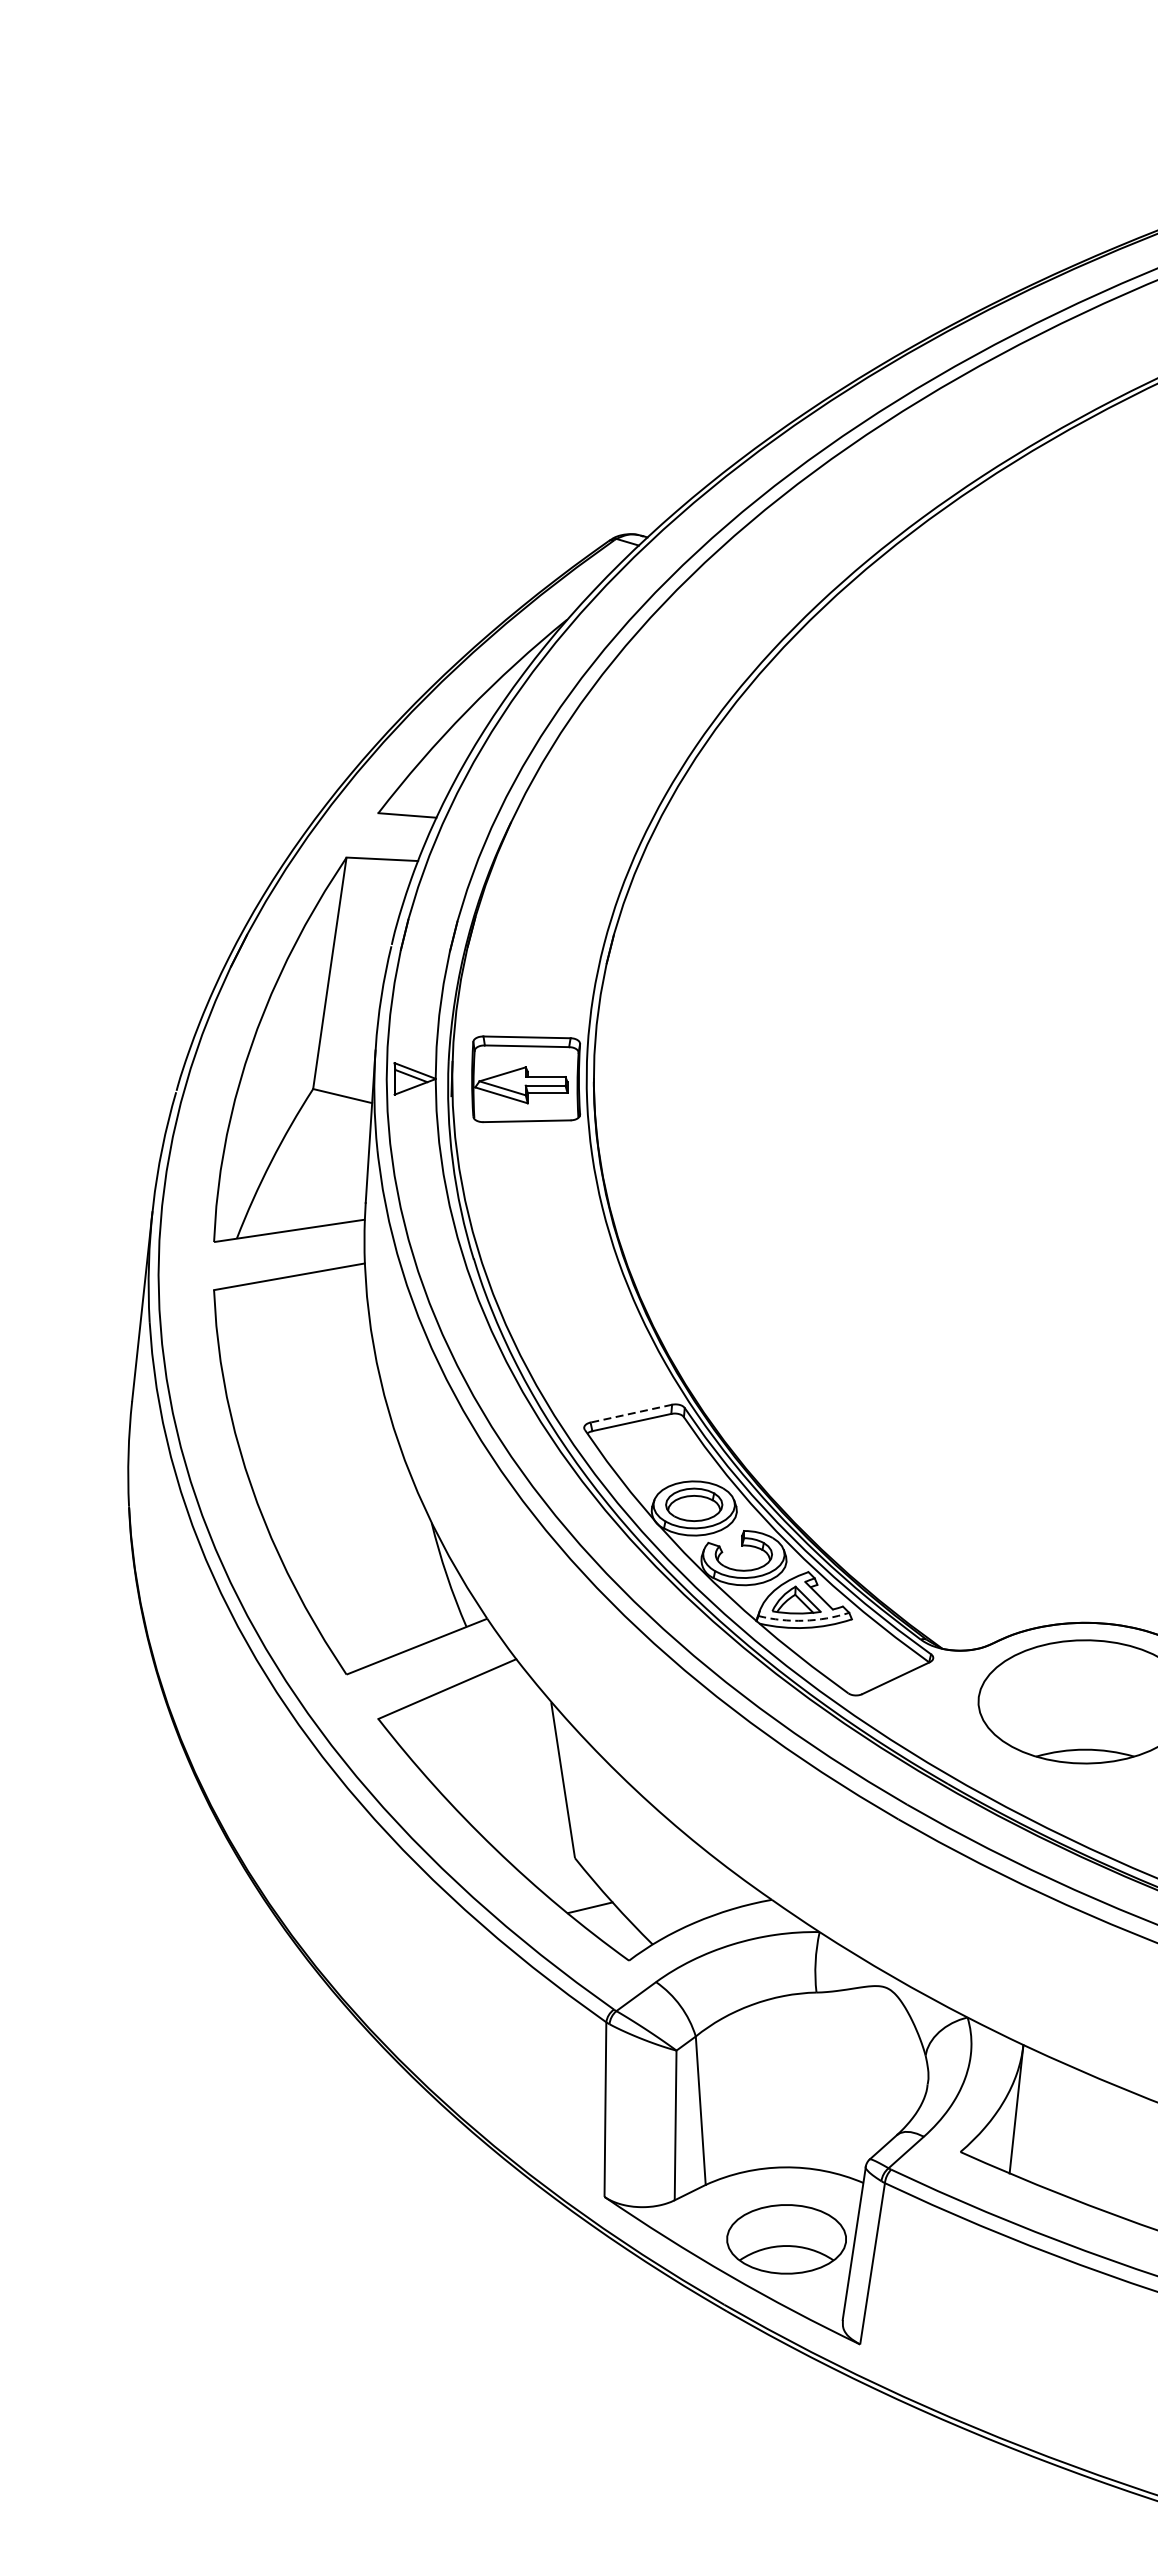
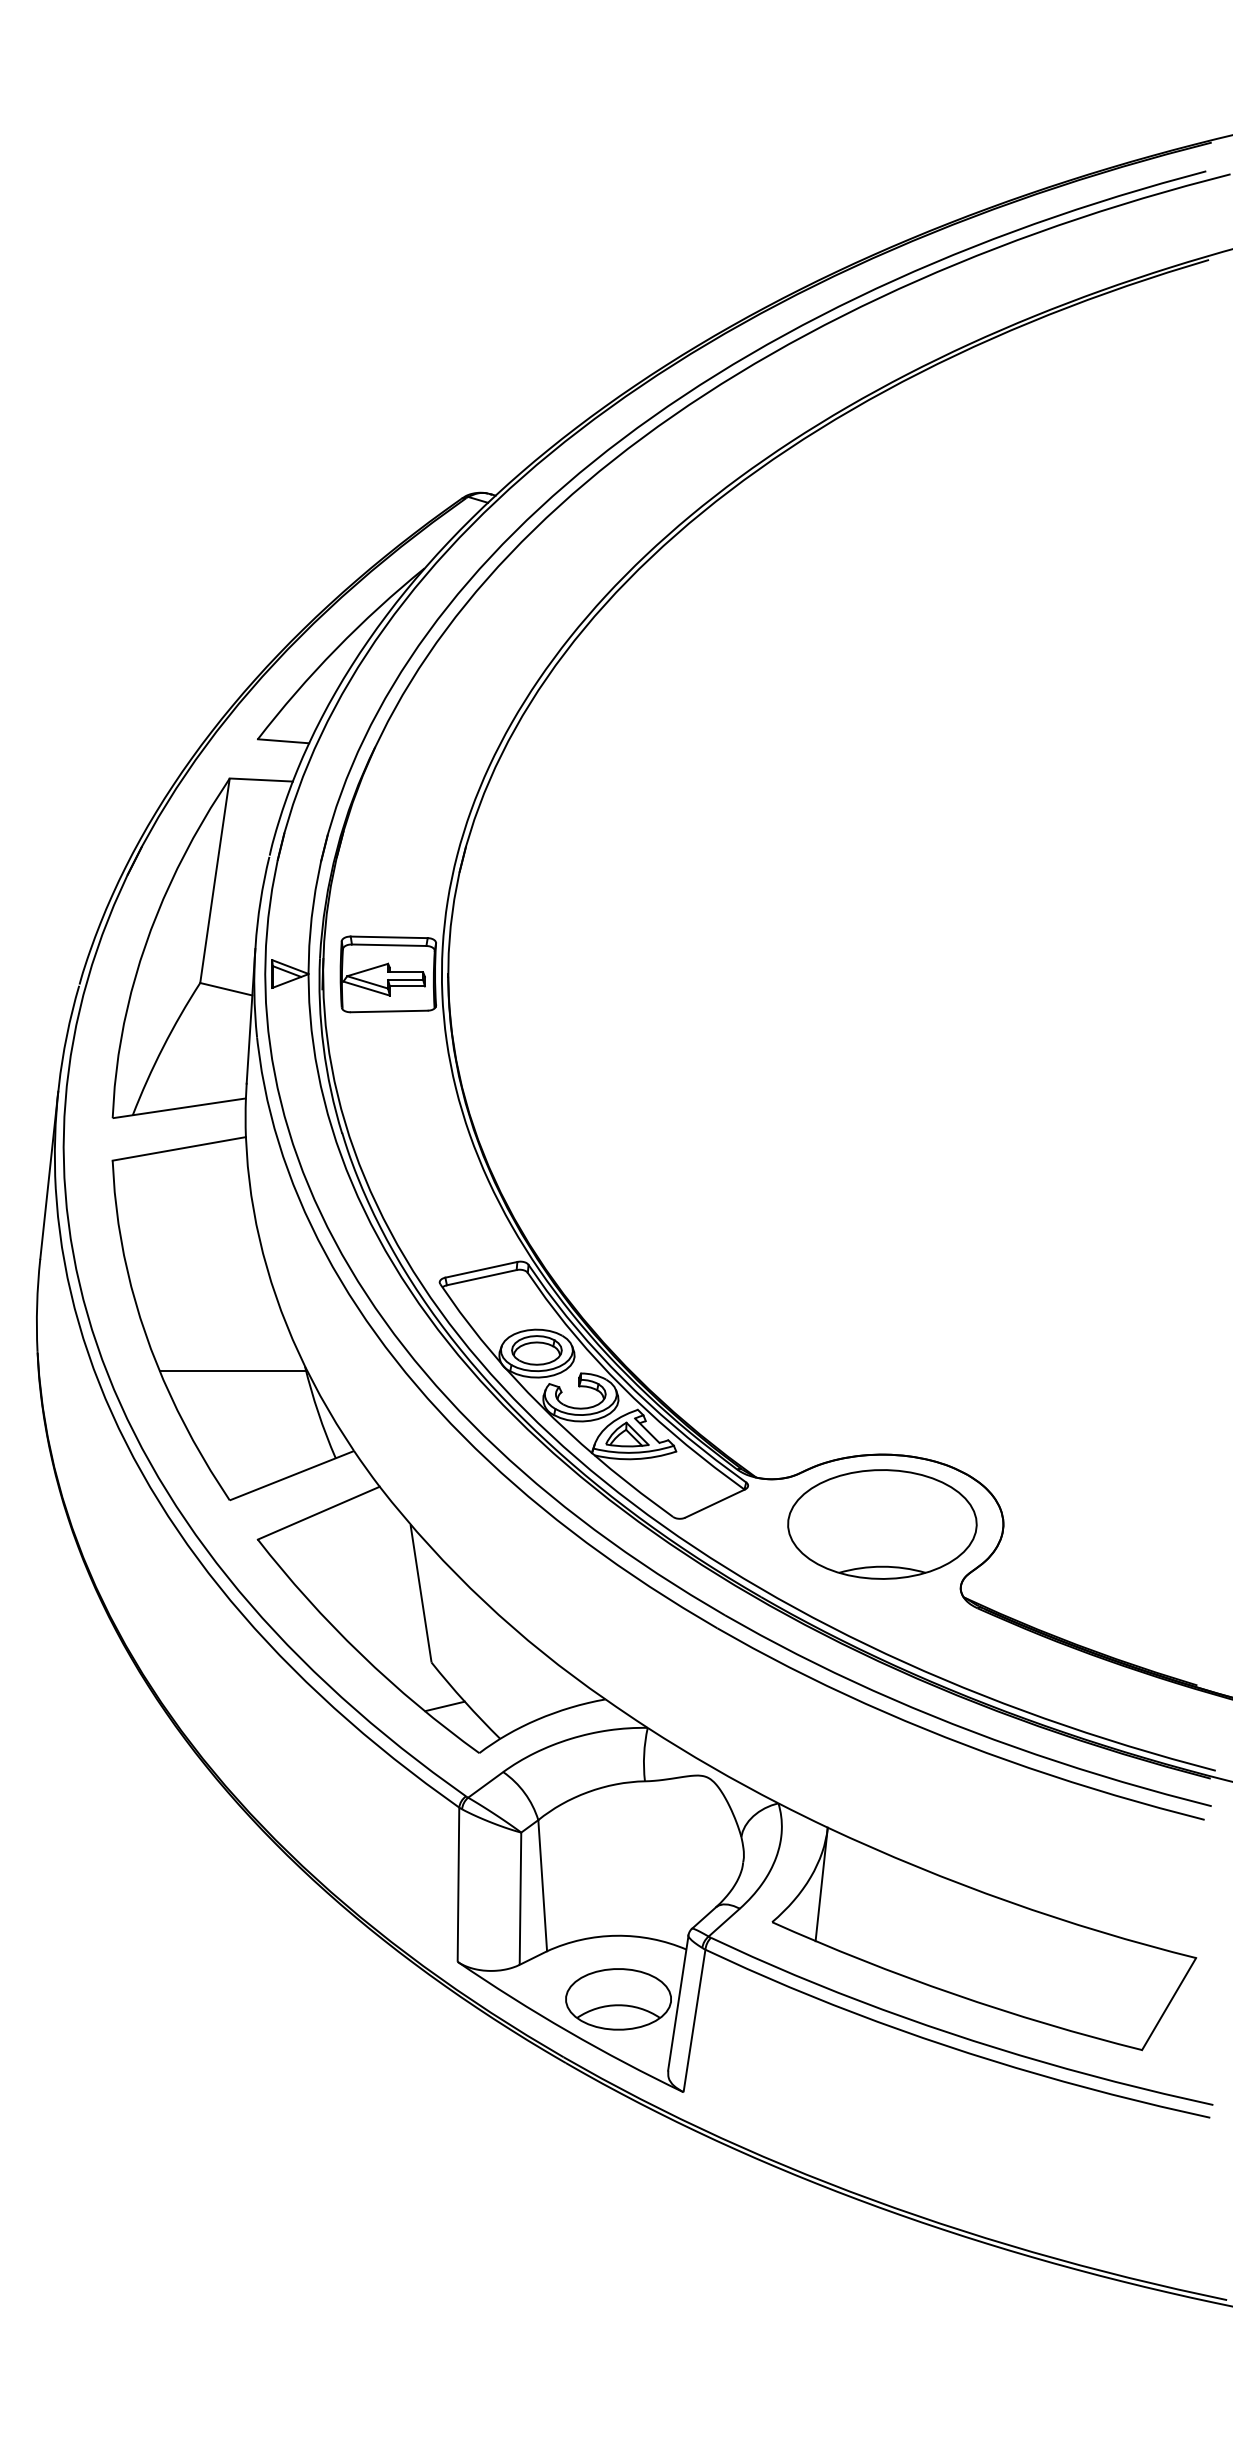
line: (631, 1413) -> (481, 1269), dashed -> solid
line: (349, 1527) -> (232, 1370), added
arc: (803, 1620) -> (633, 1452), dashed -> solid

